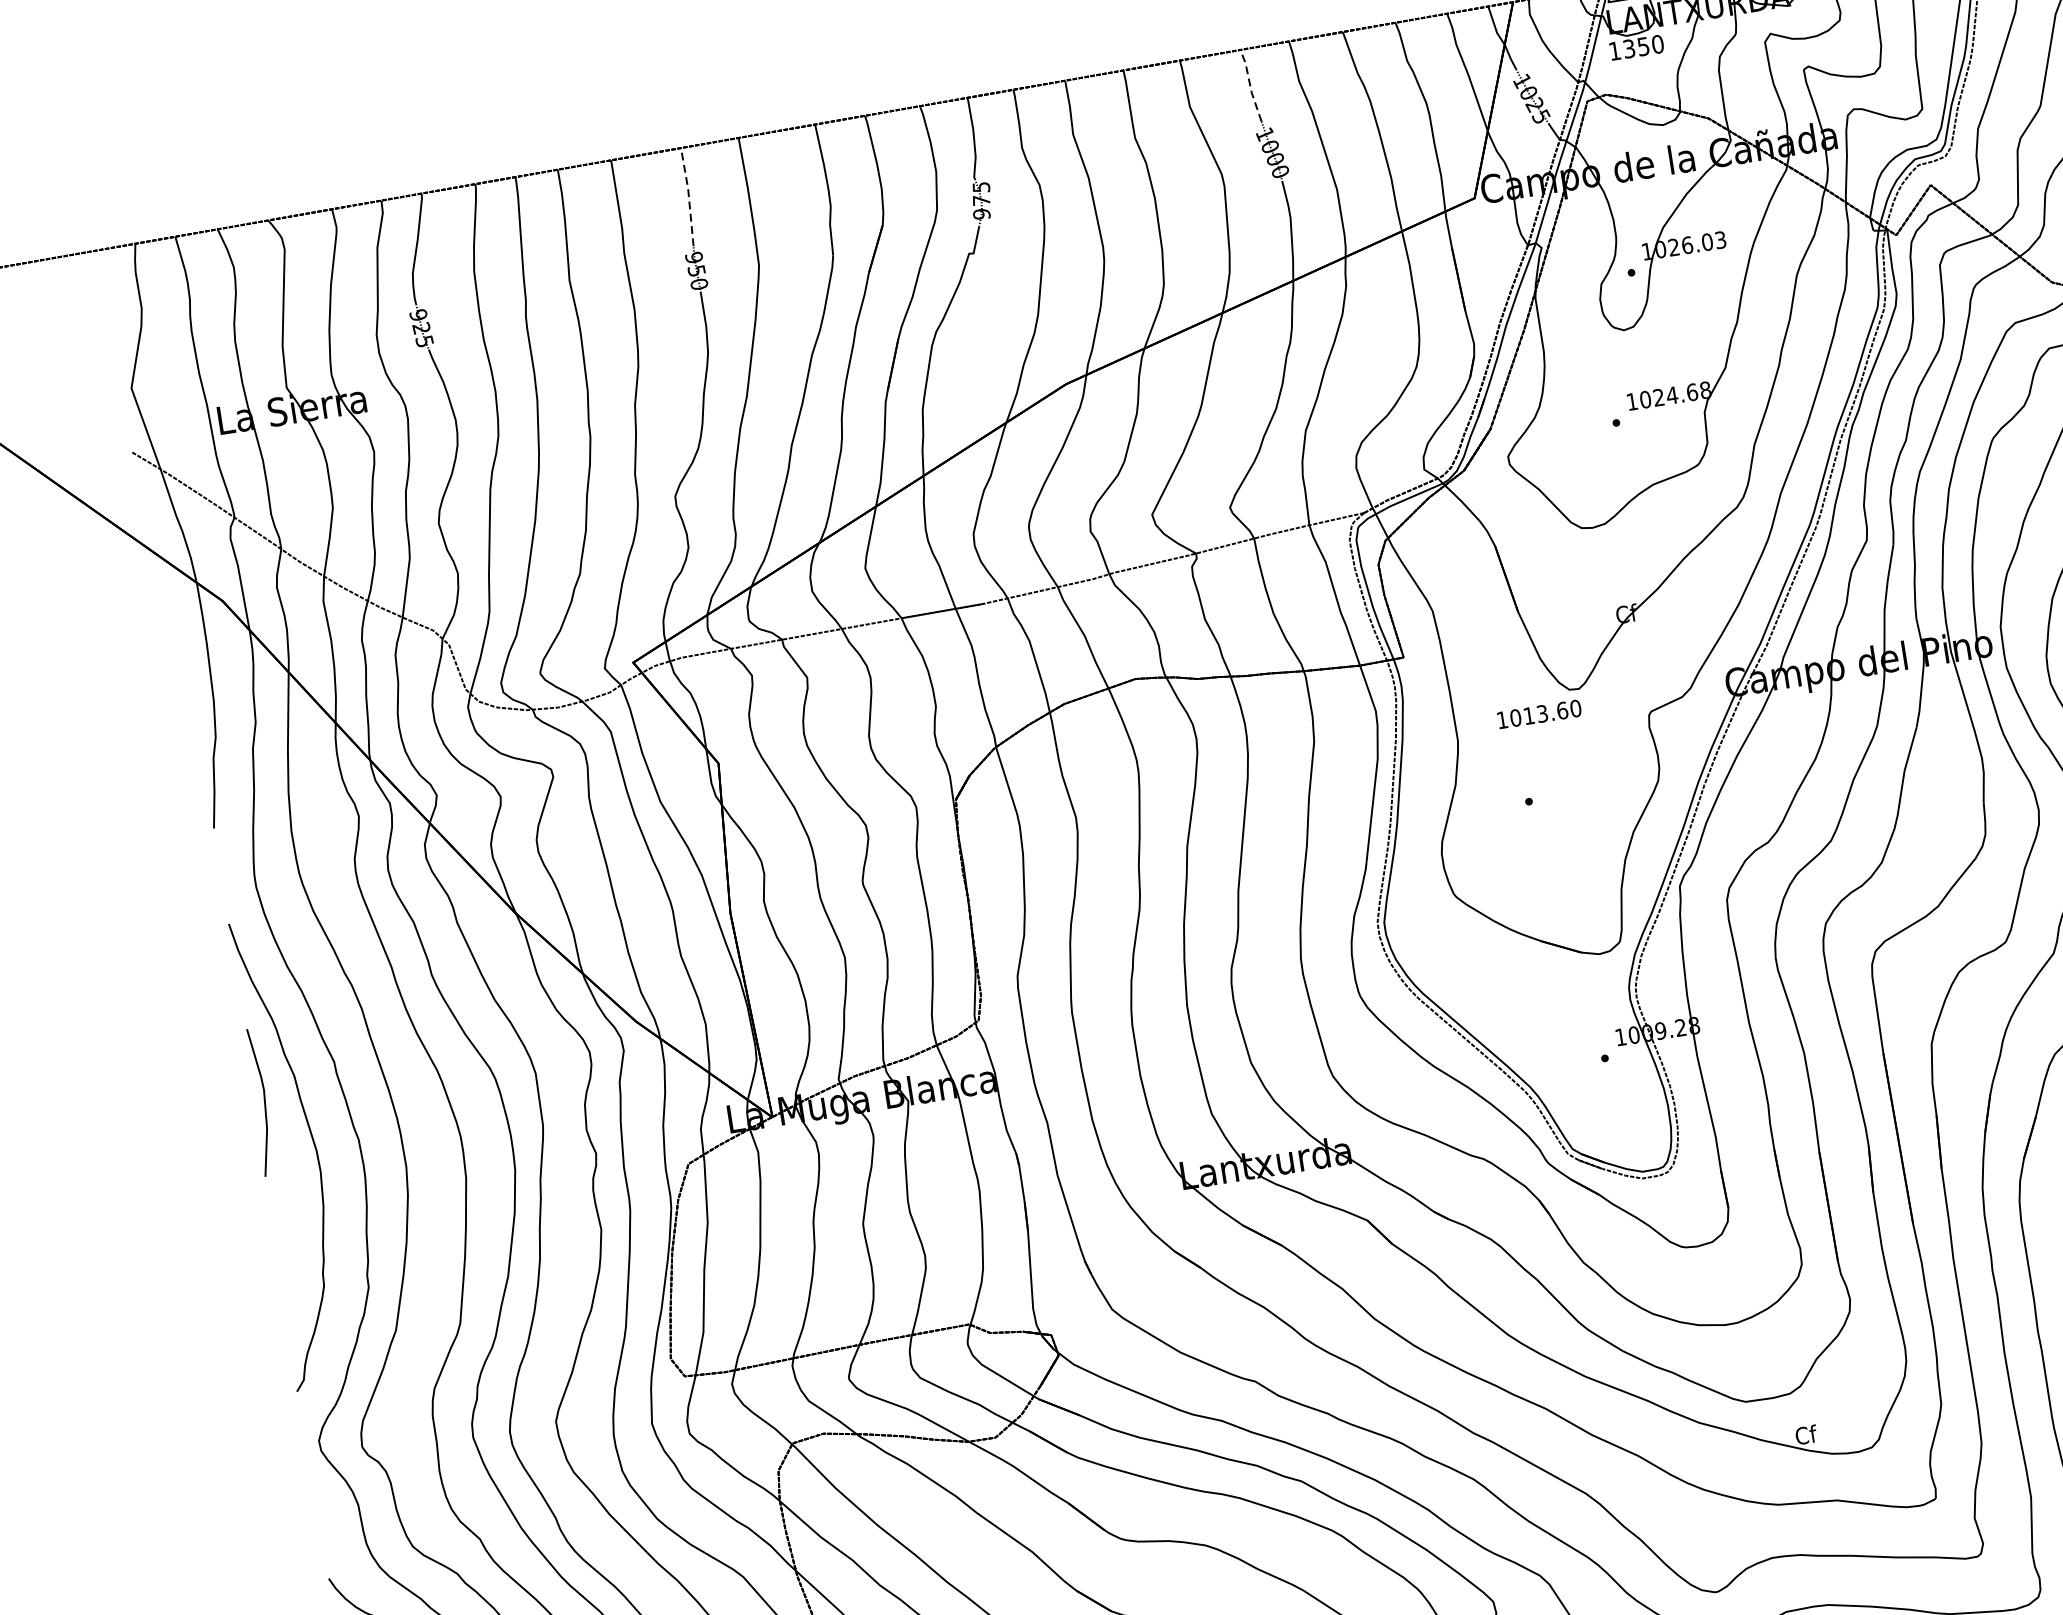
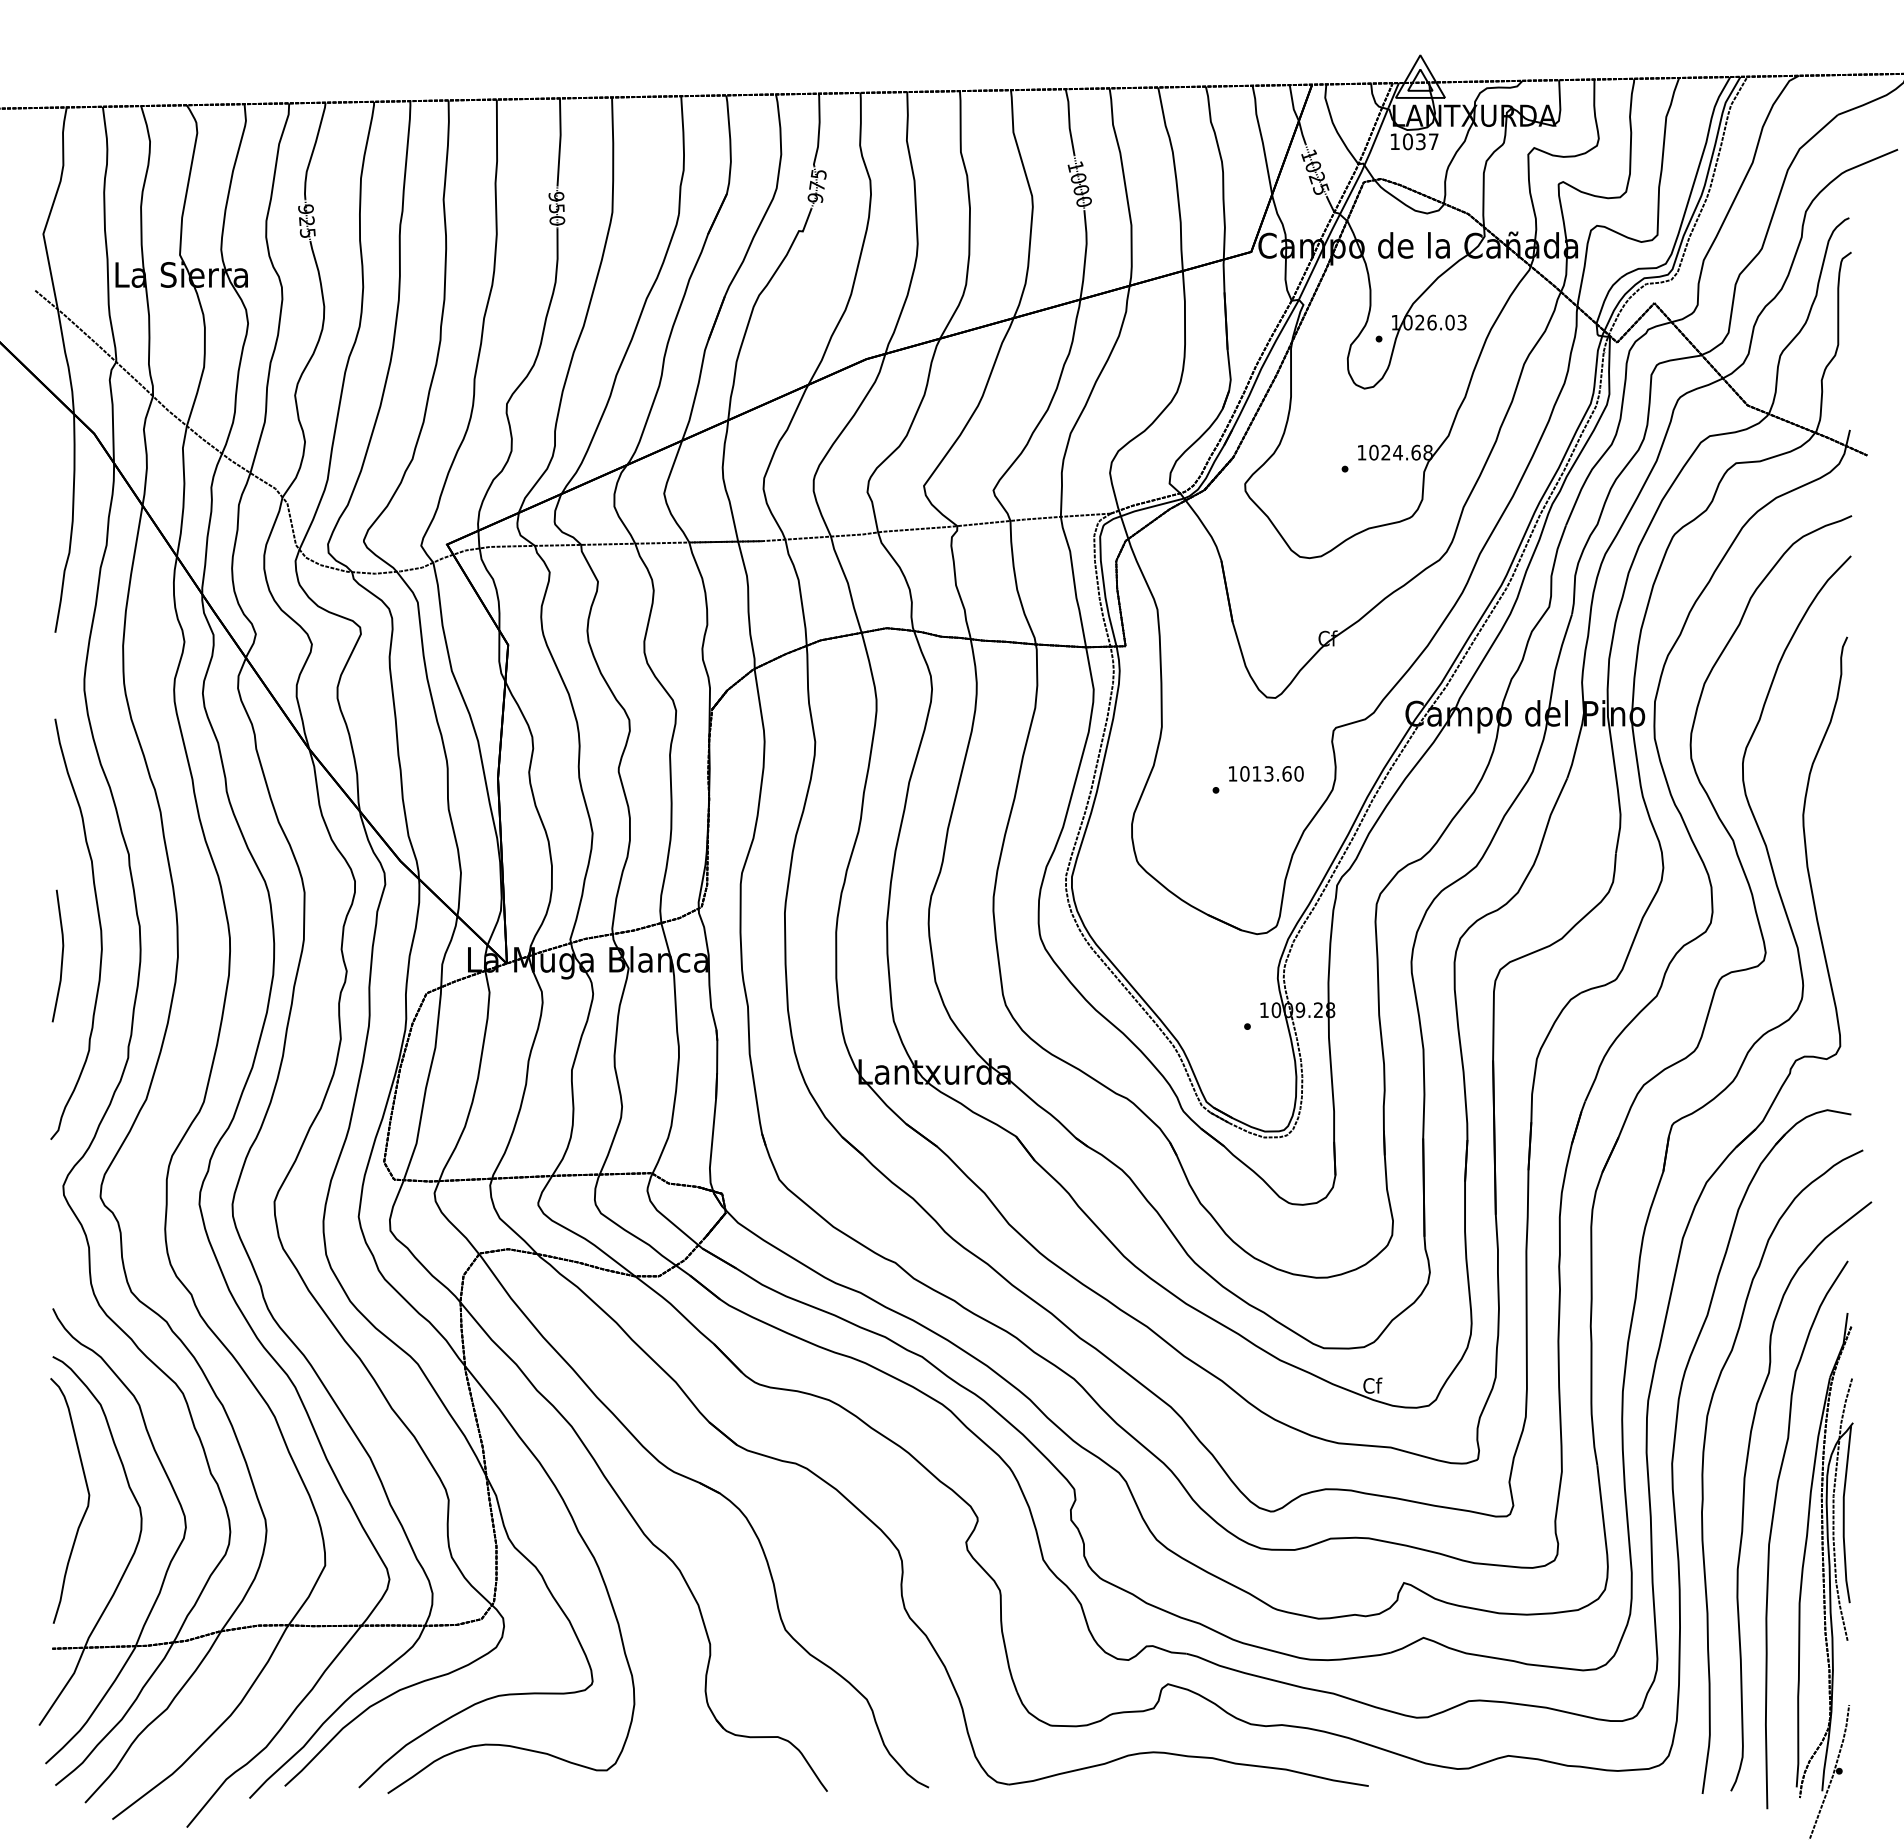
text: (1643, 46) -> (1420, 141), 1350 -> 1037
line: (1250, 86) -> (1069, 122), dashed -> solid
line: (689, 195) -> (560, 141), dashed -> solid
text: (1539, 713) -> (1266, 773), moved
line: (263, 1101) -> (61, 955), moved

